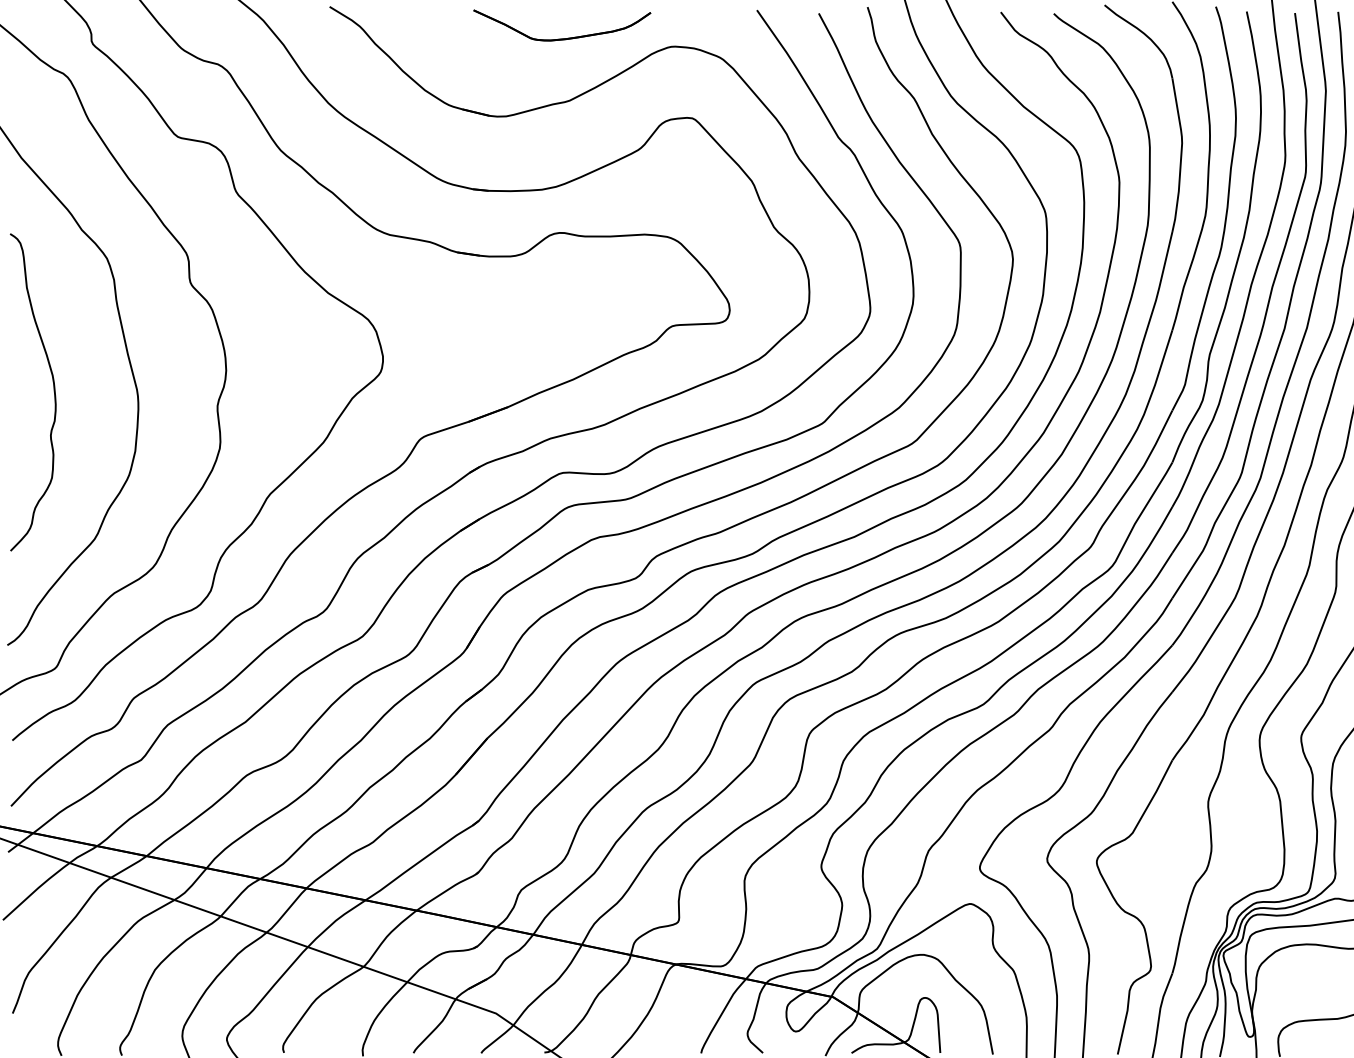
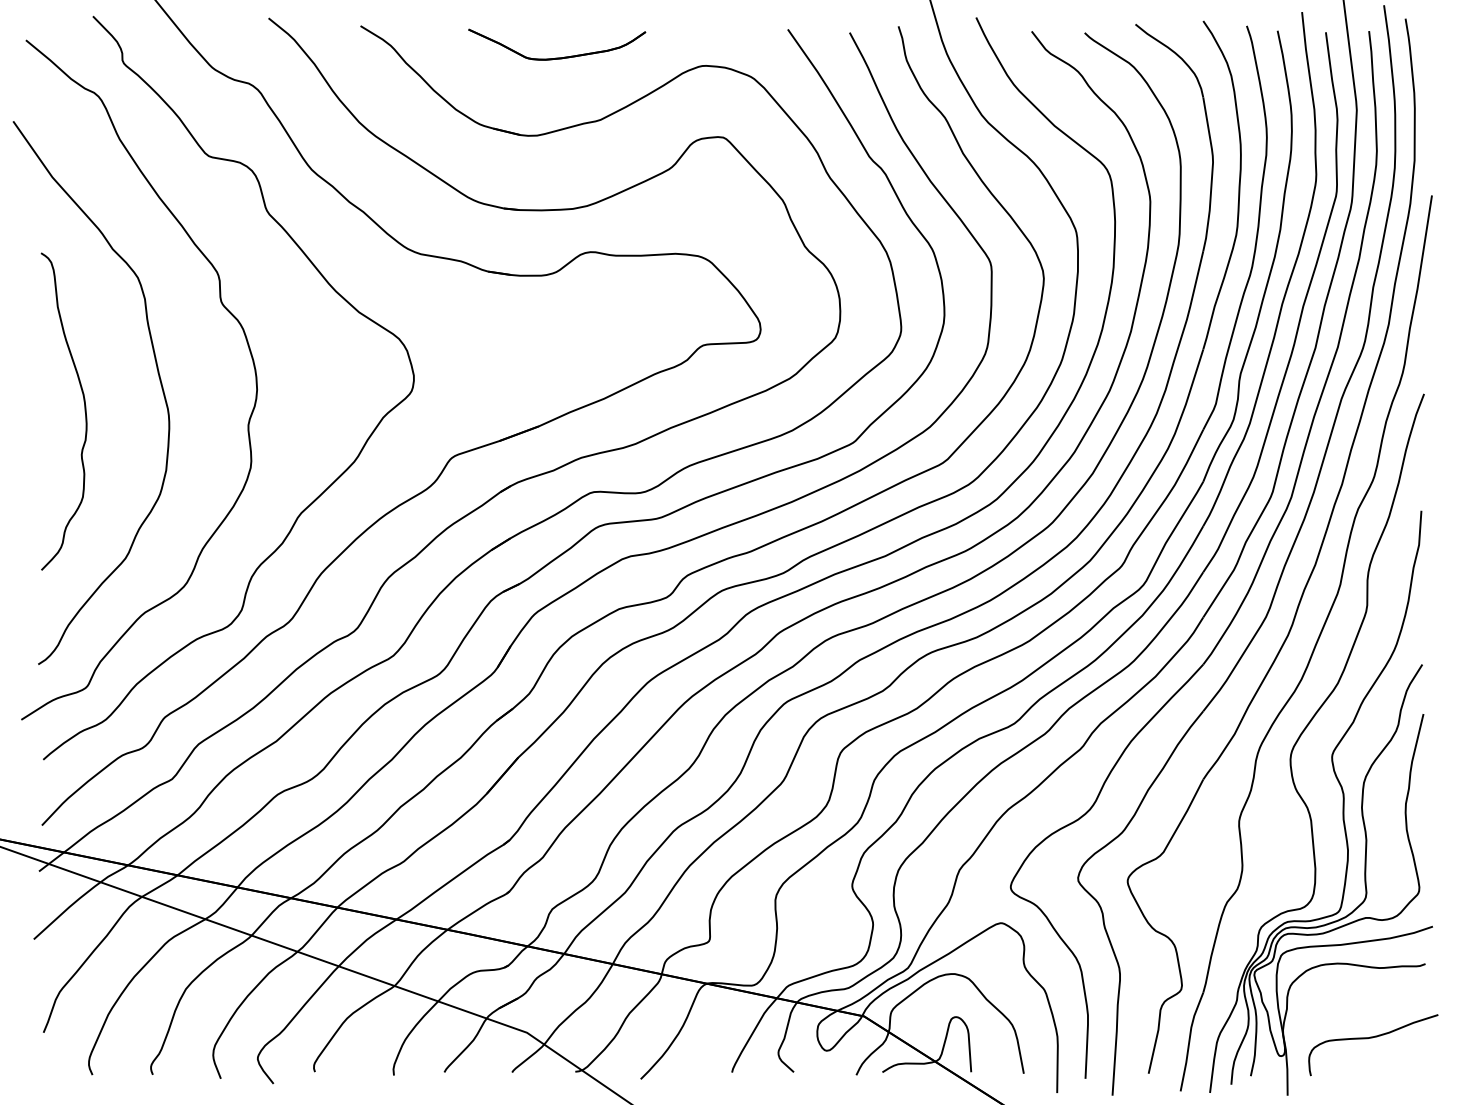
part: (562, 38) -> (557, 57), moved

